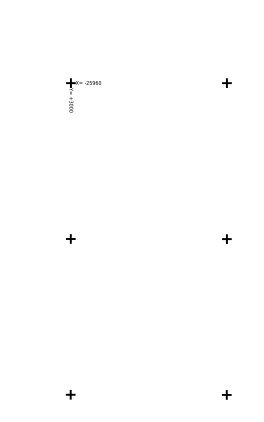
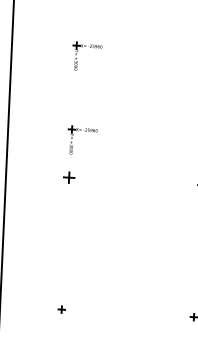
part: (73, 189) -> (73, 135), added
part: (70, 238) -> (69, 177), size x1.6

